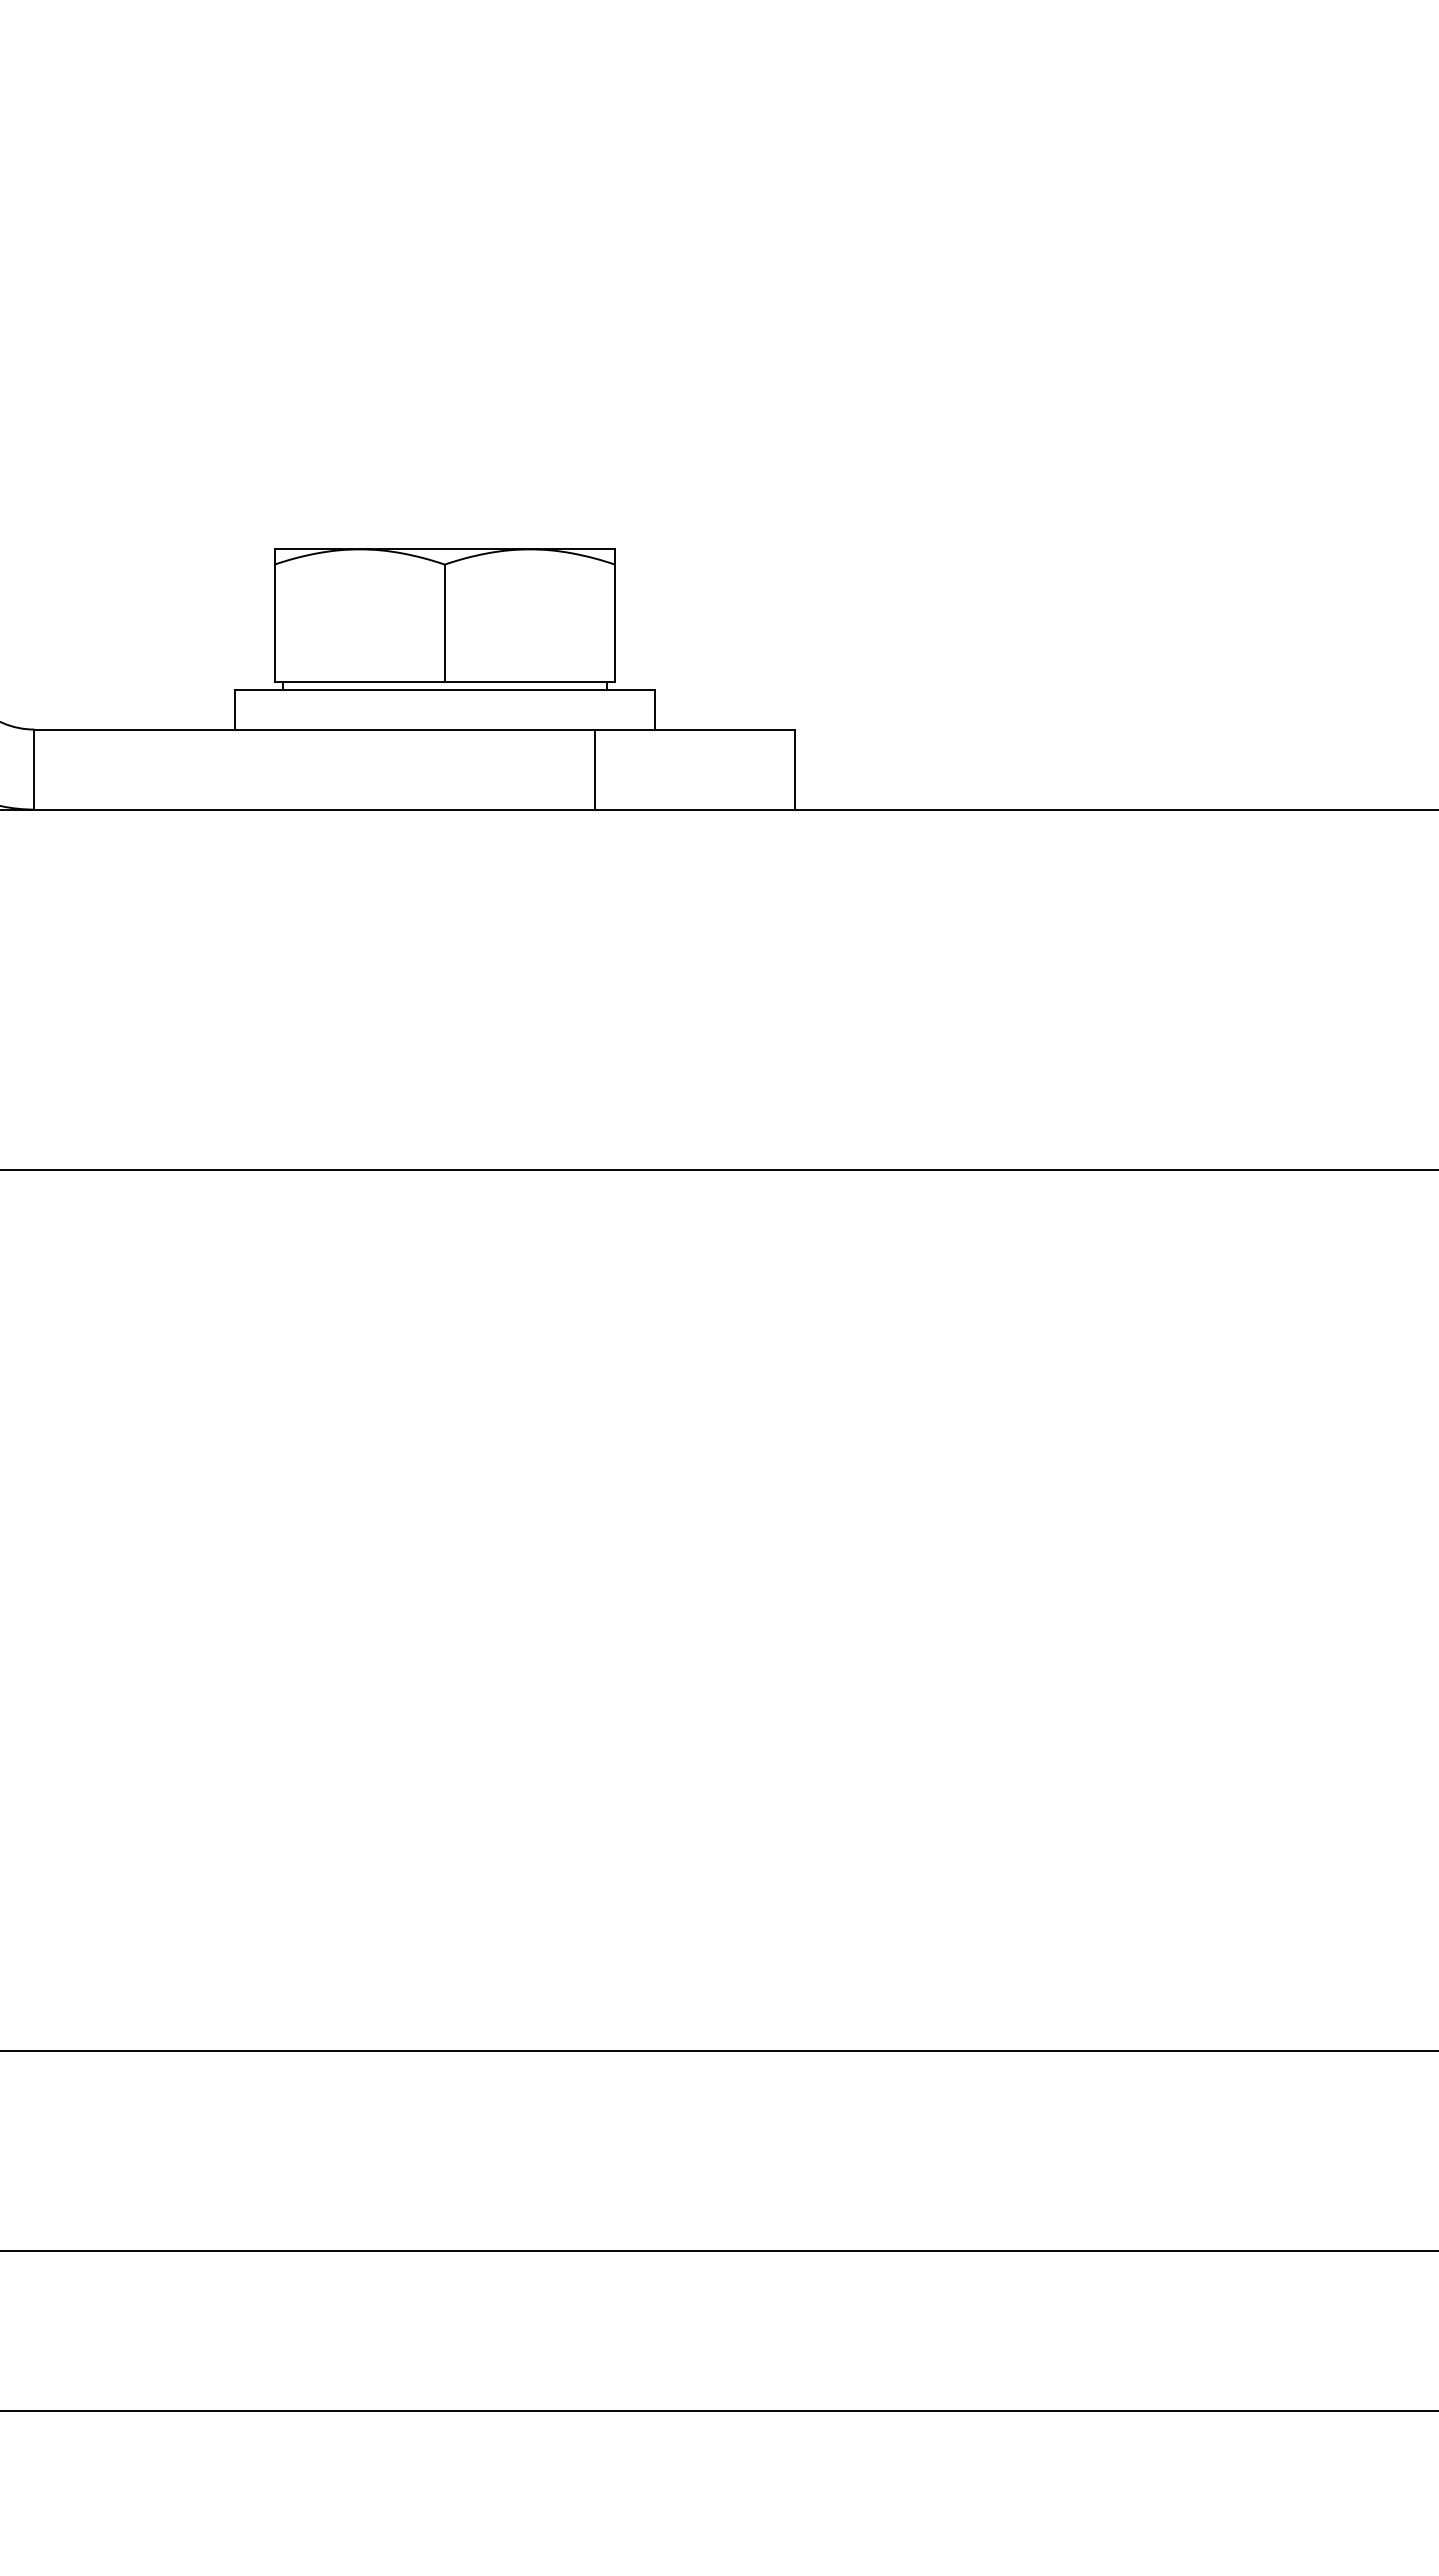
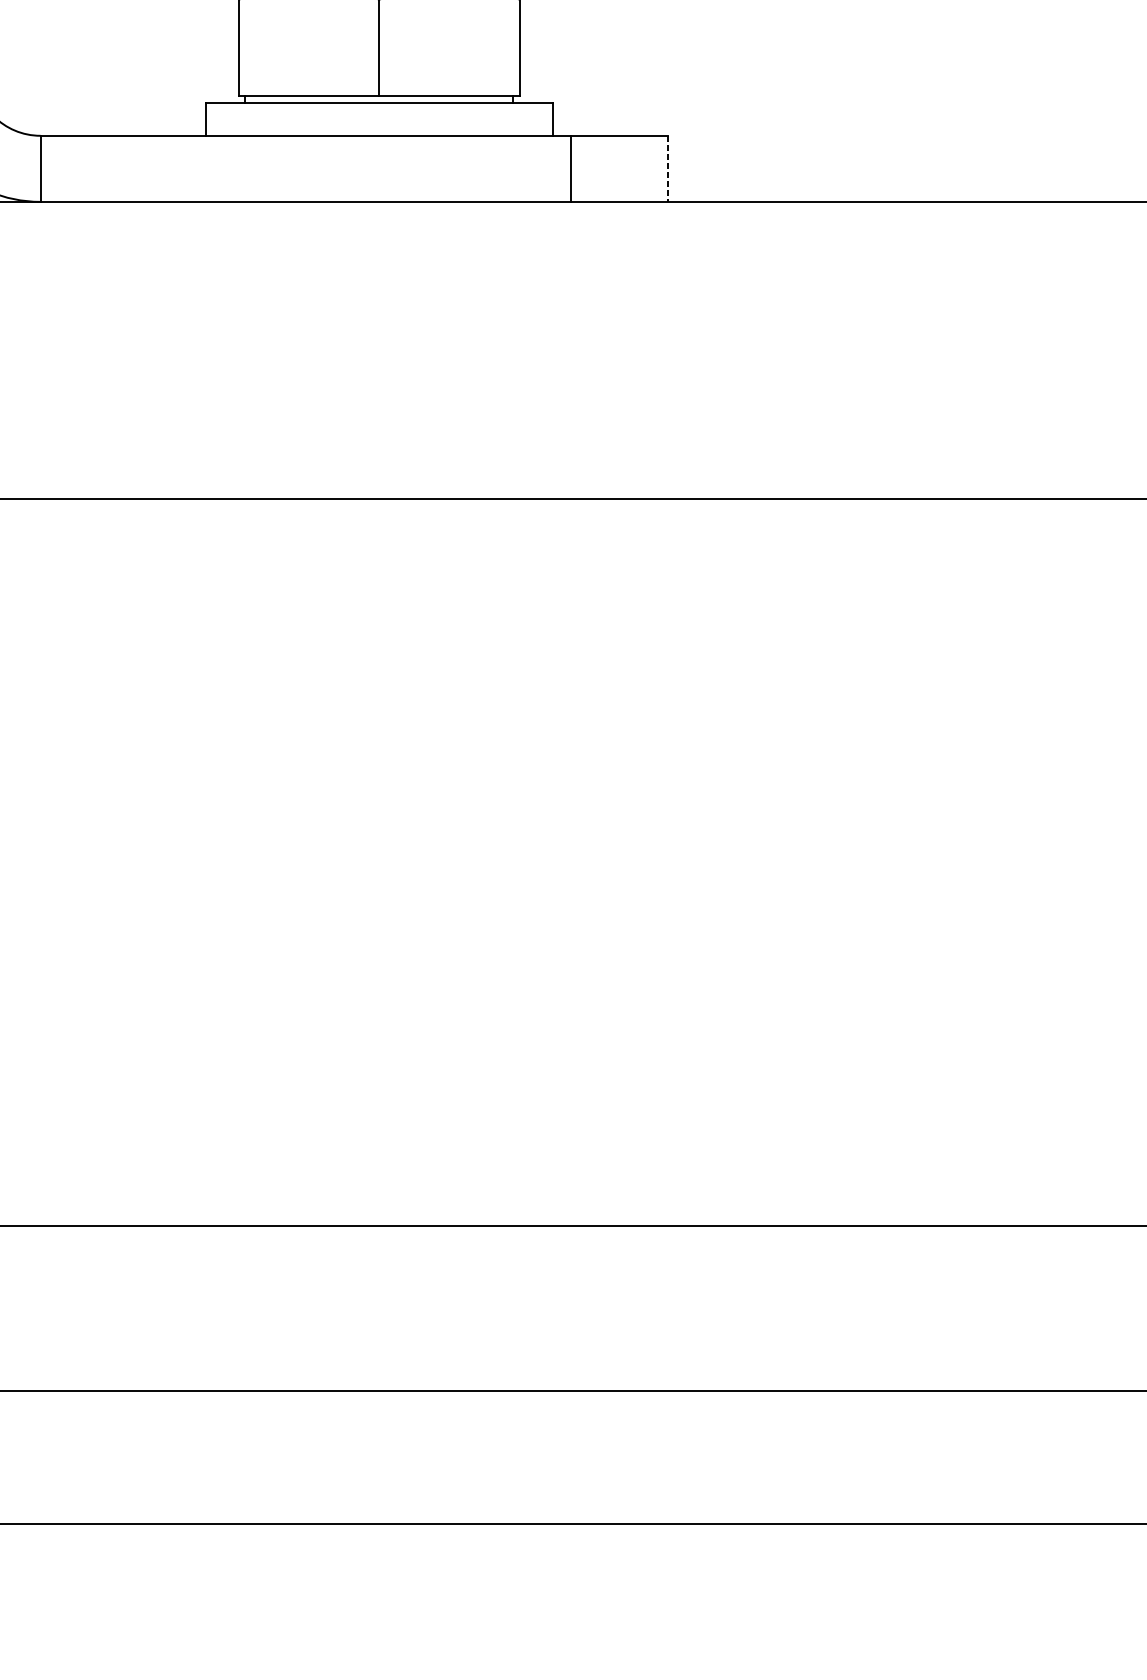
line: (594, 769) -> (570, 168), moved
line: (795, 770) -> (668, 169), solid -> dashed

